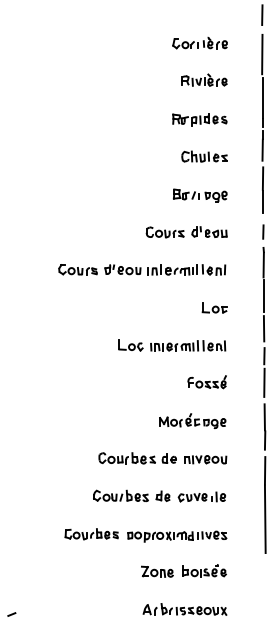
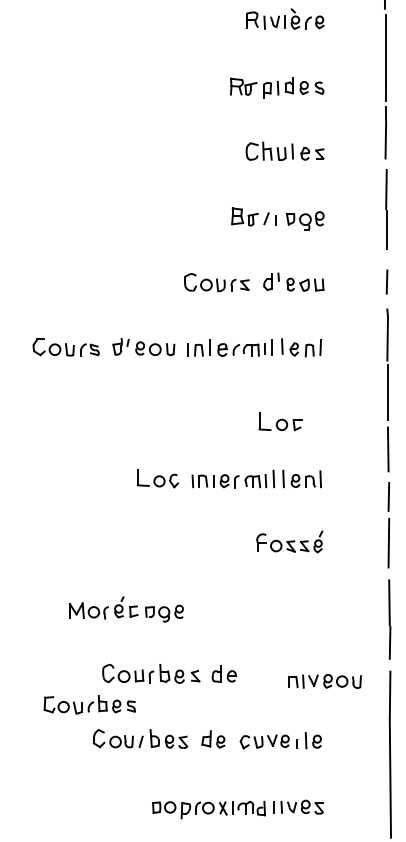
part: (214, 307) -> (279, 421), moved
part: (192, 420) -> (125, 608), moved
part: (205, 459) -> (324, 681), moved
part: (91, 534) -> (89, 705), moved

